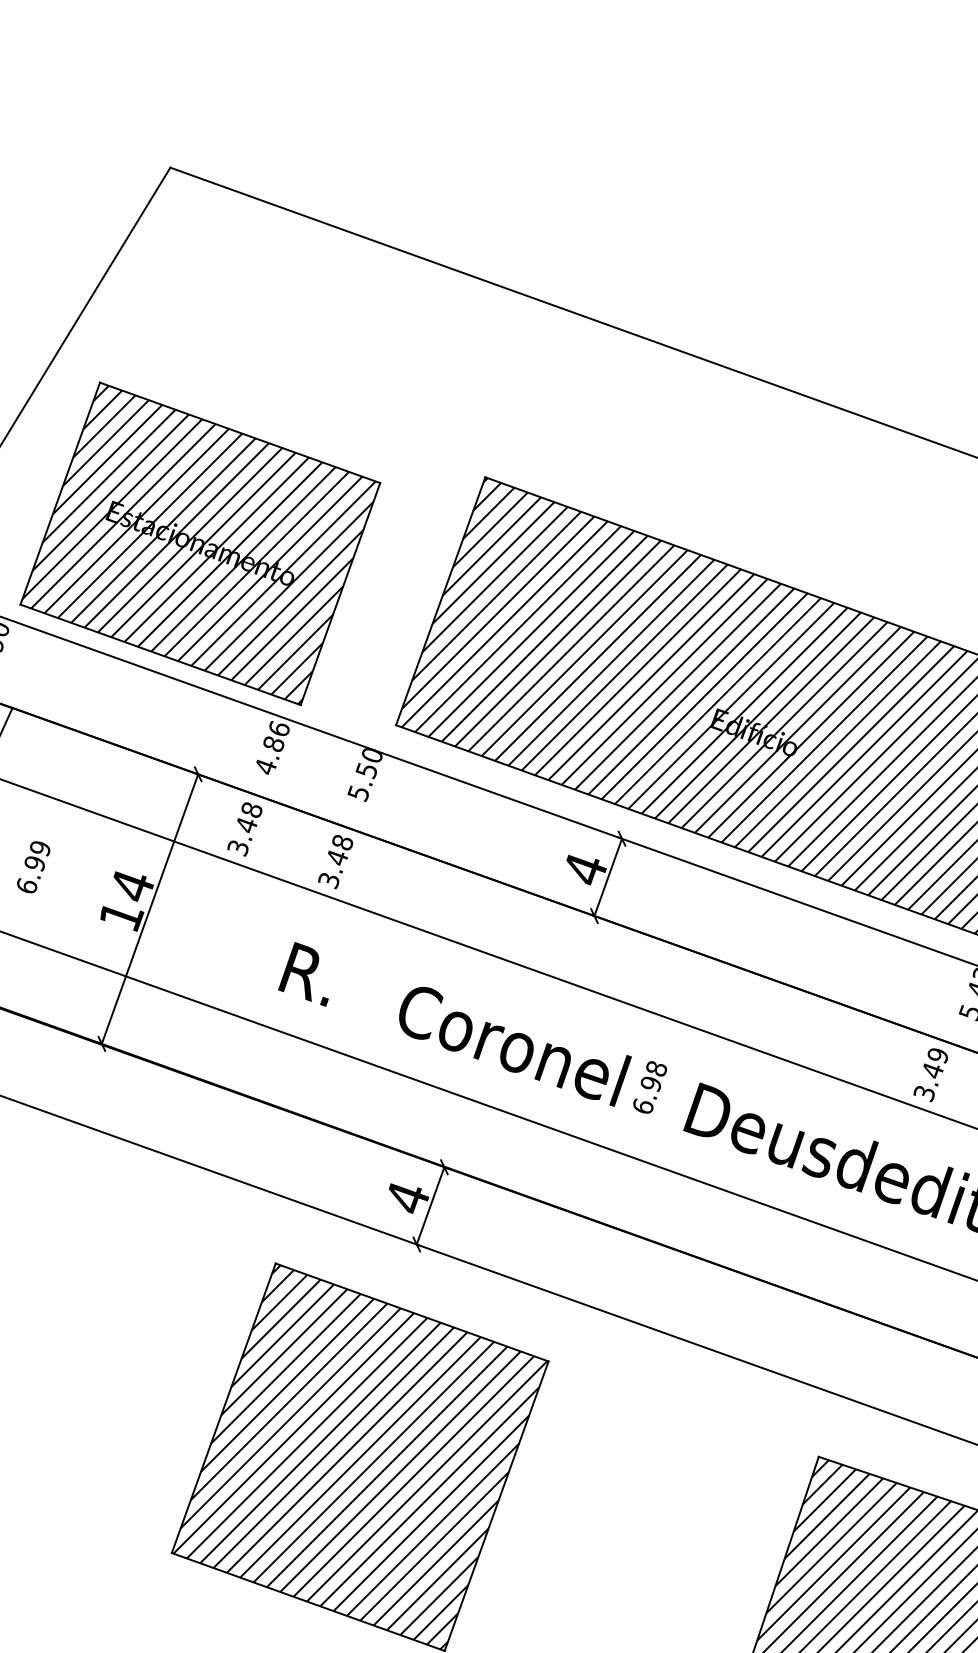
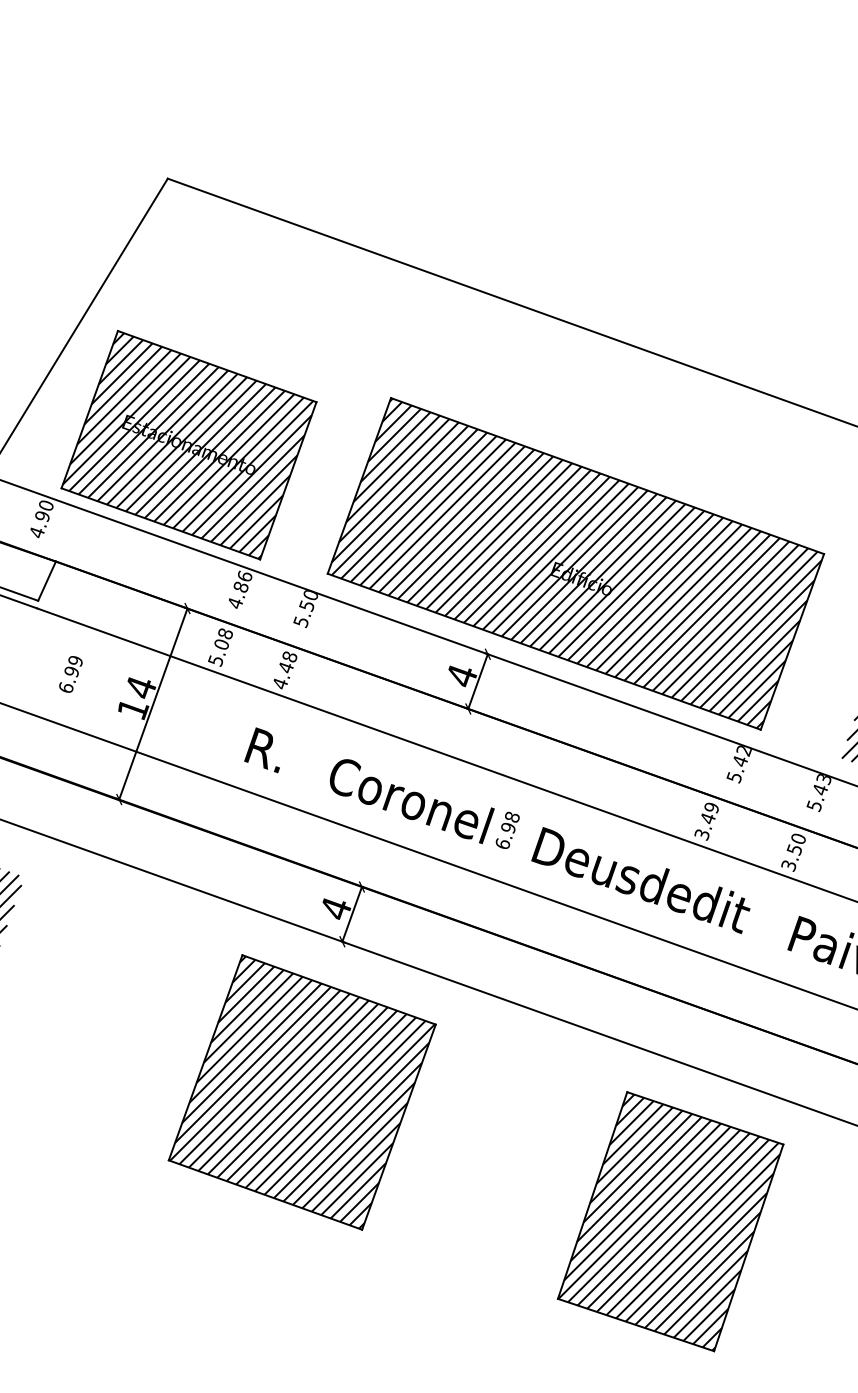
text: (241, 834) -> (218, 651), 3.48 -> 5.08
text: (328, 880) -> (279, 683), 3.48 -> 4.48

